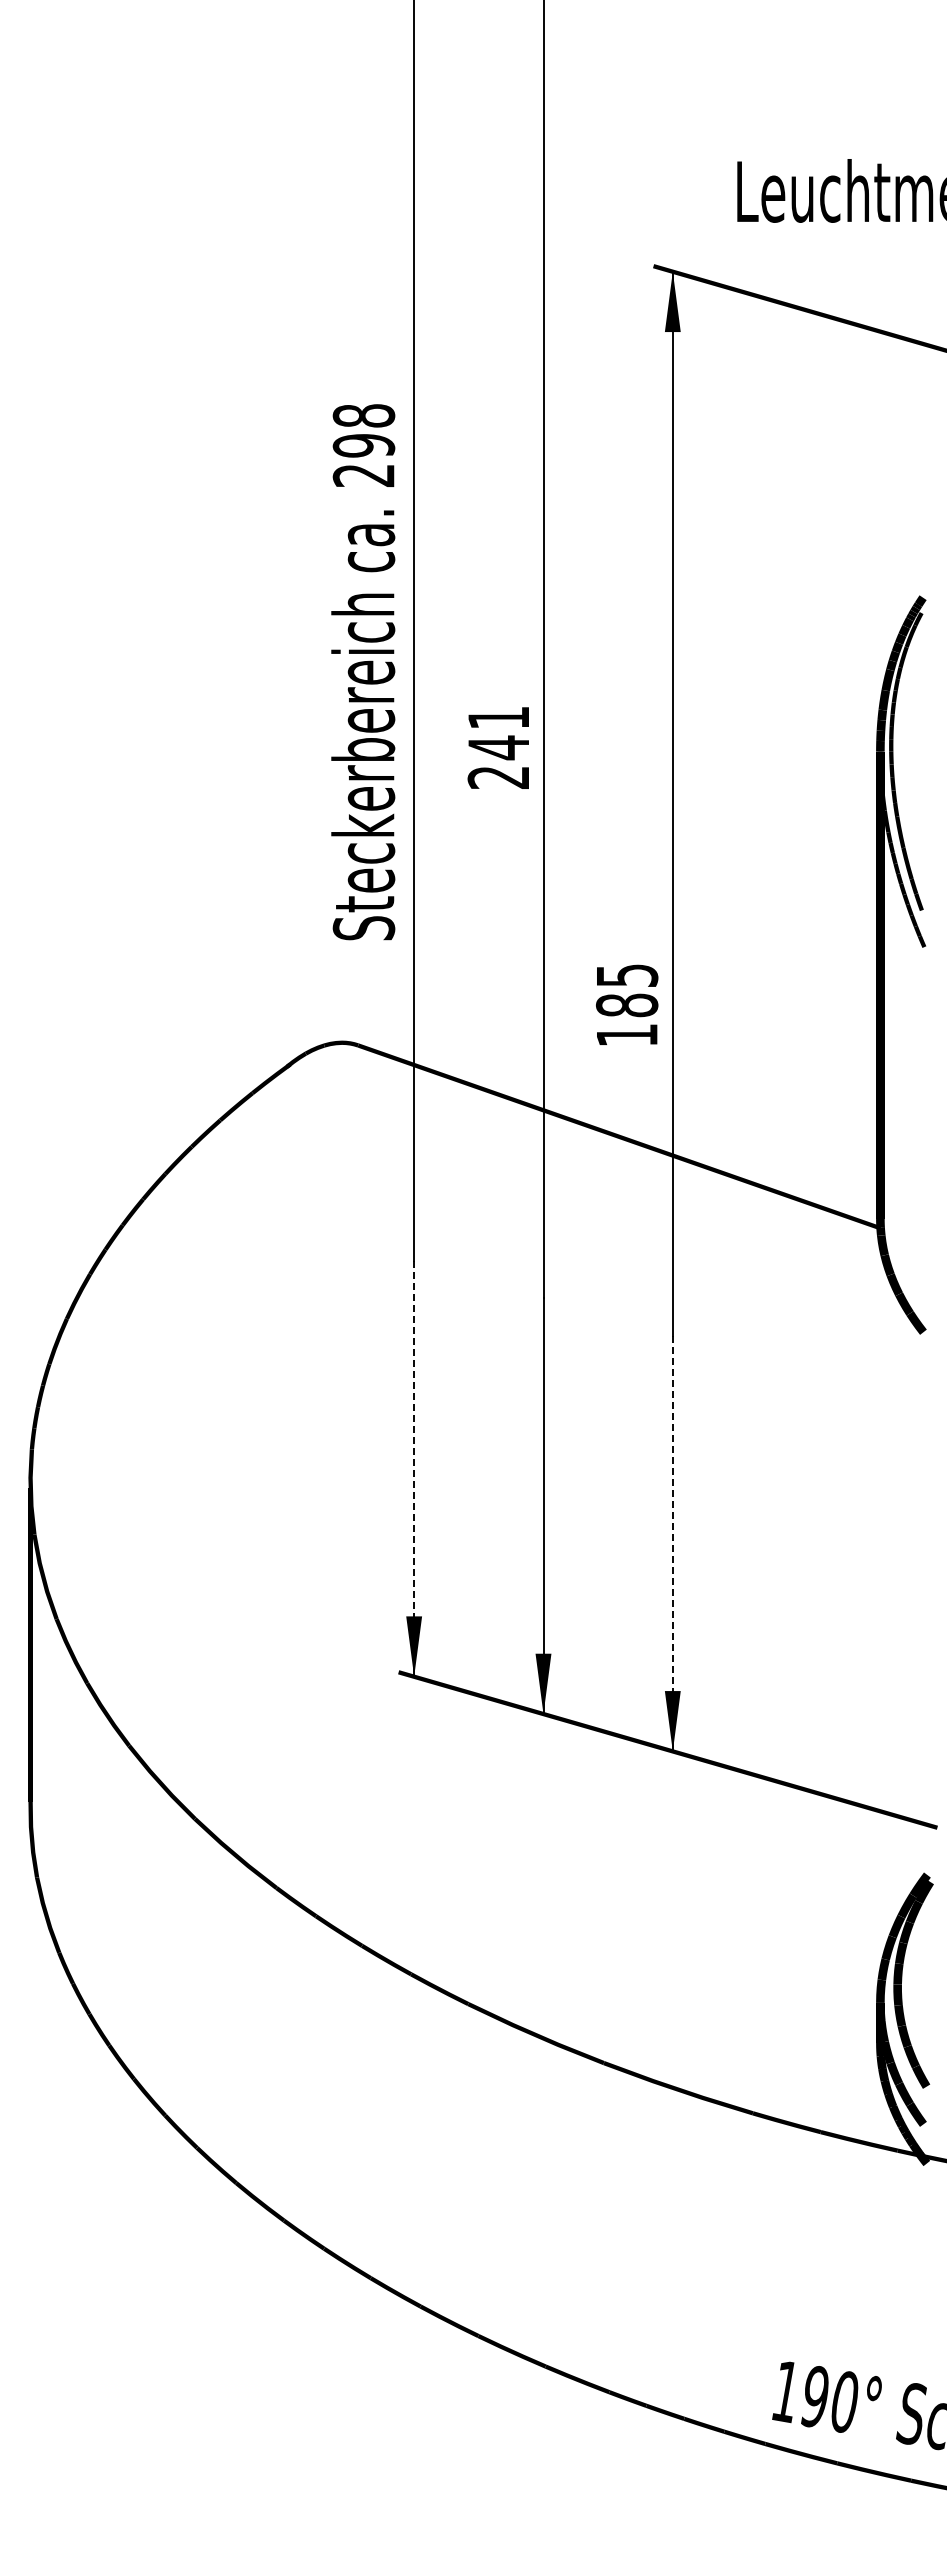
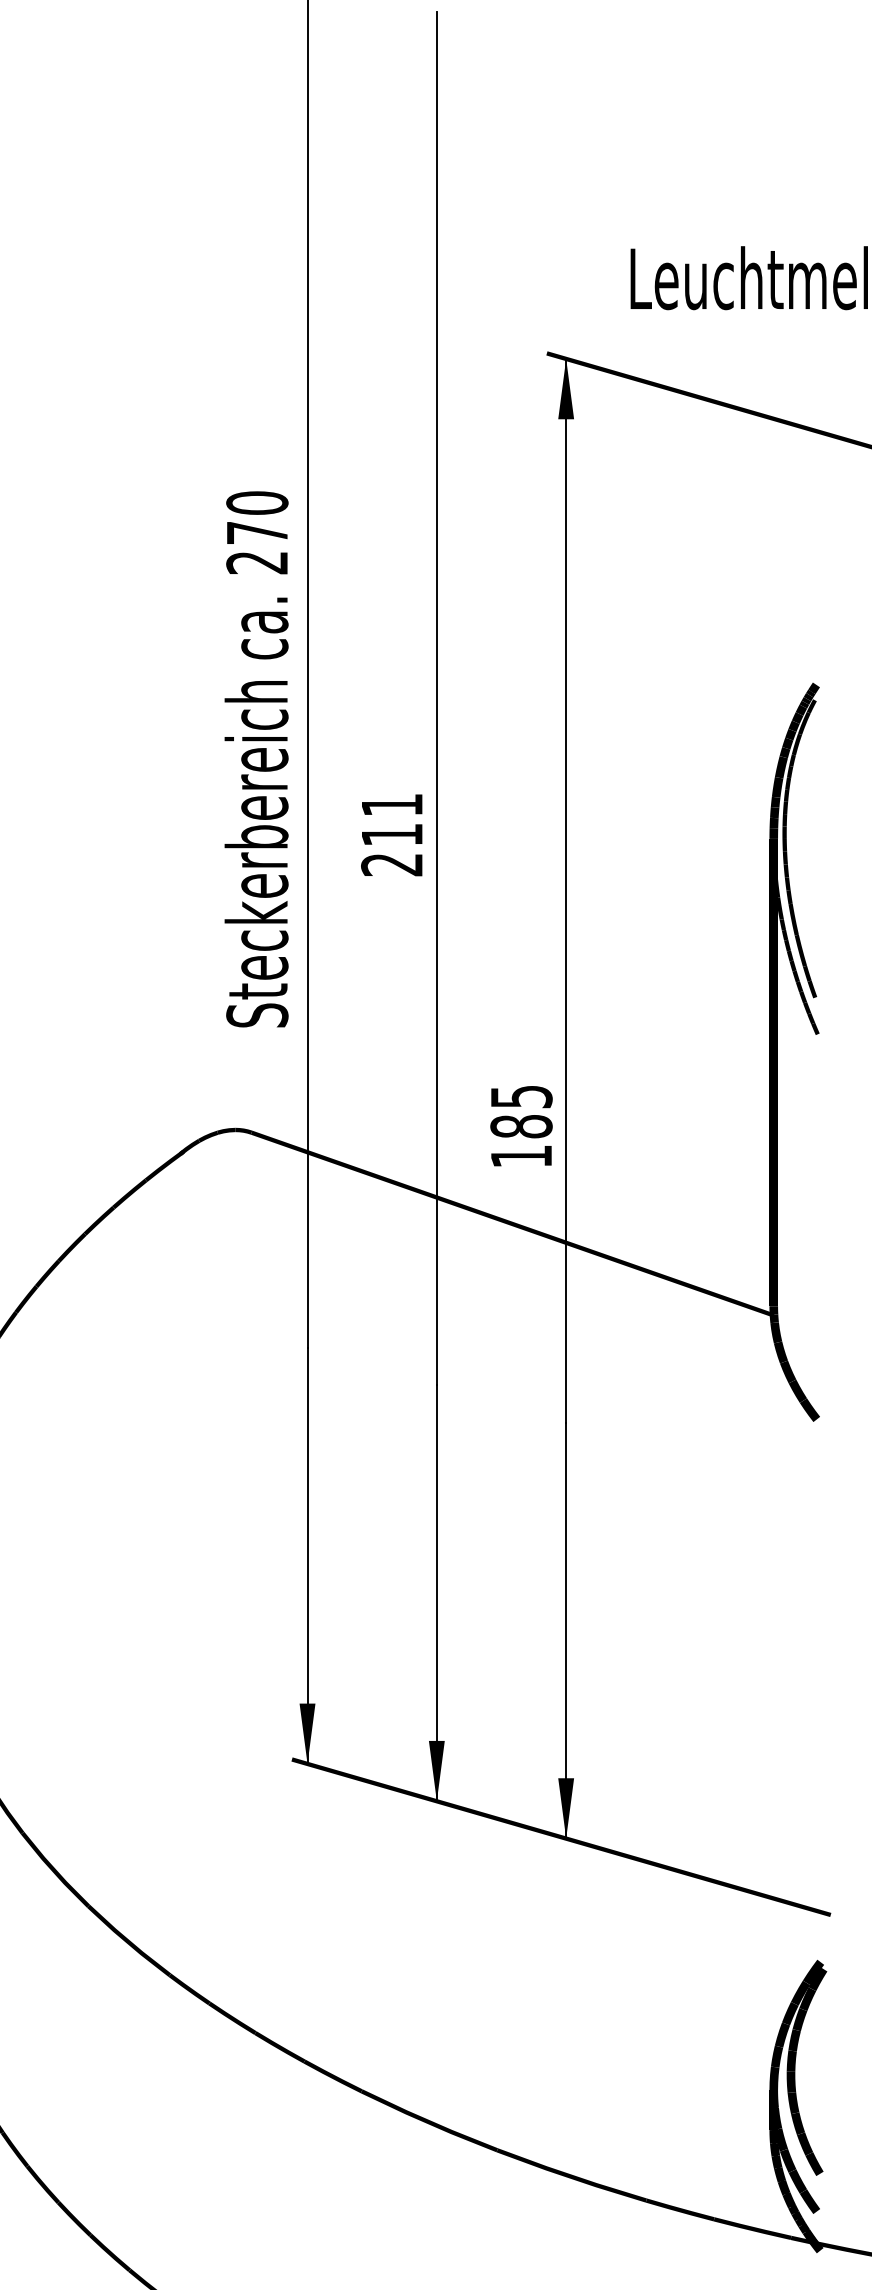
text: (363, 430) -> (256, 517), 298 -> 270
text: (498, 747) -> (391, 834), 241 -> 211
text: (627, 1004) -> (521, 1125), moved
line: (414, 1468) -> (307, 1555), dashed -> solid
line: (672, 1543) -> (565, 1630), dashed -> solid

